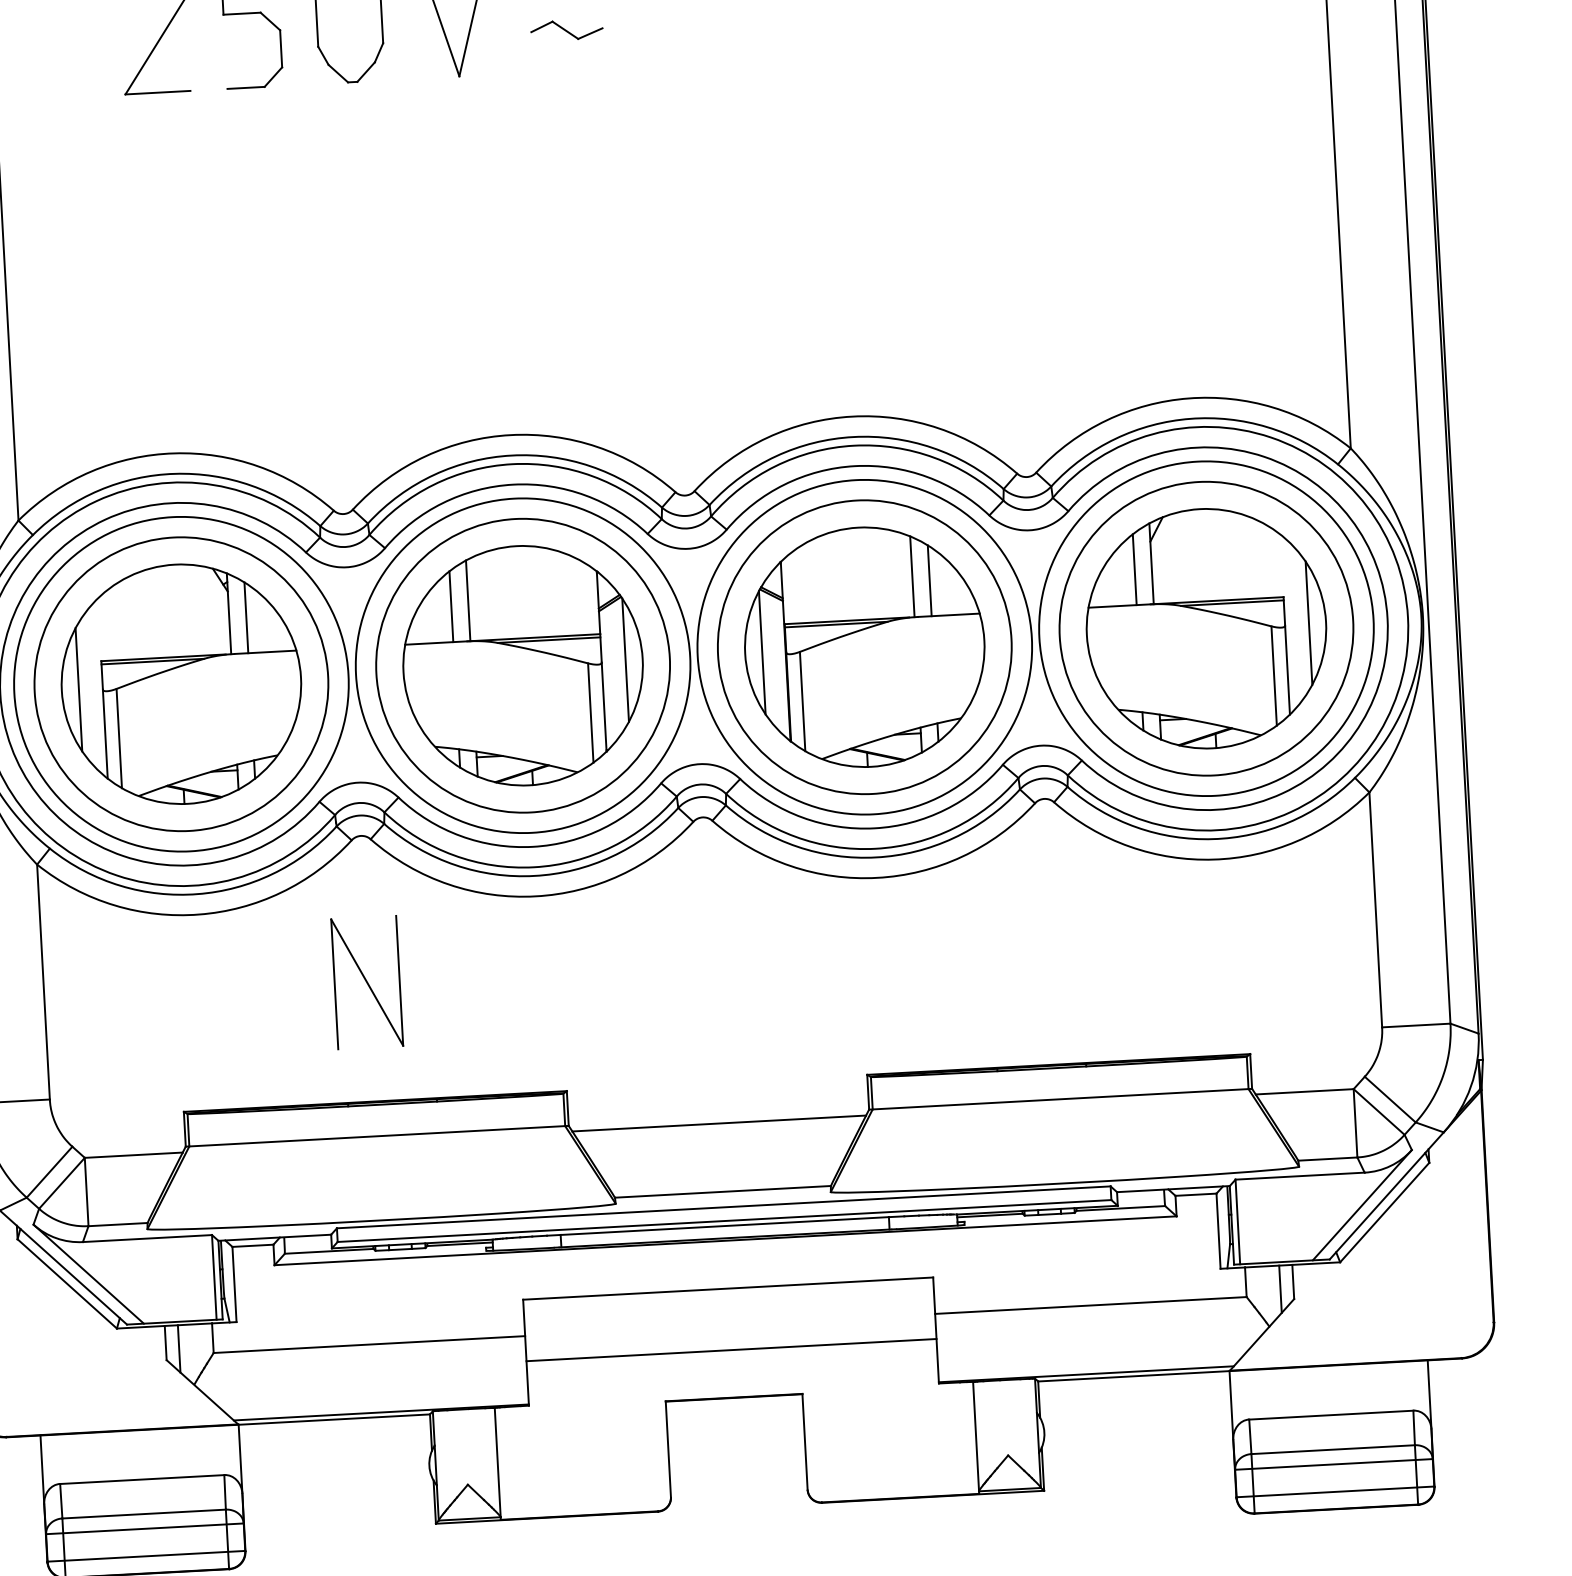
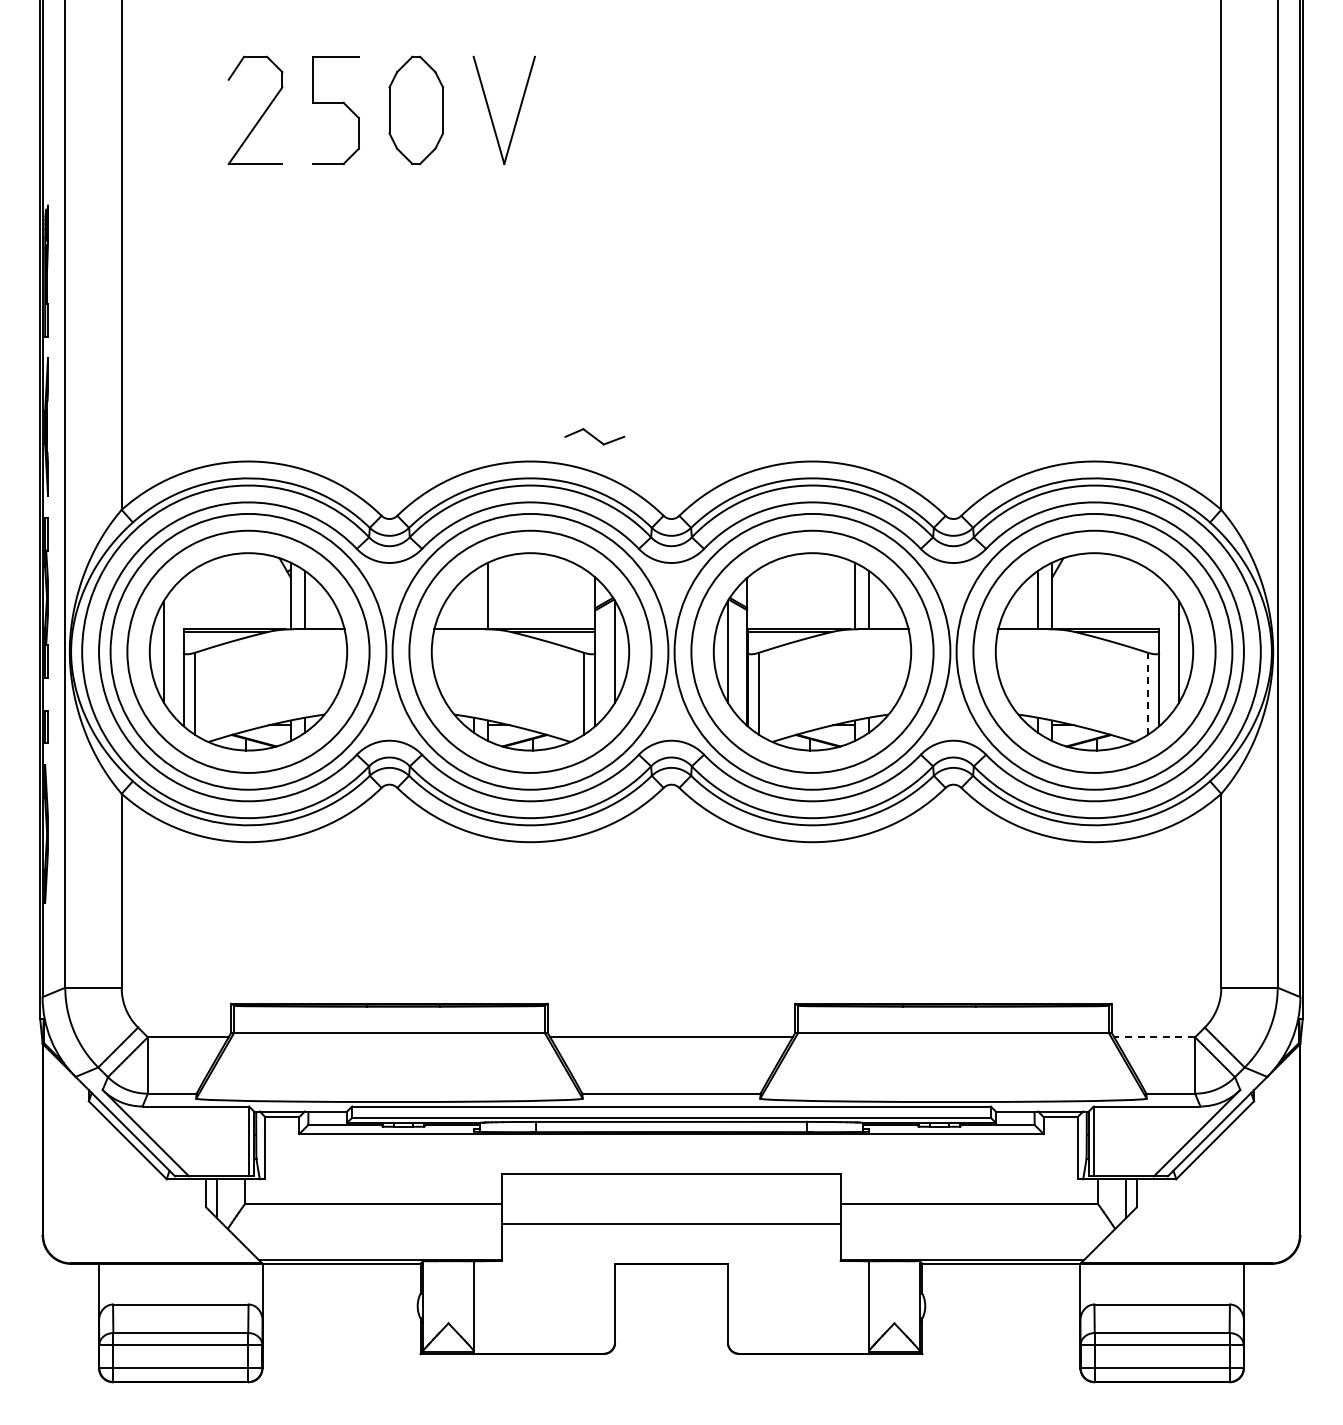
part: (566, 29) -> (594, 436), moved
line: (451, 605) -> (474, 599), removed
line: (1274, 675) -> (1148, 693), solid -> dashed
part: (366, 982) -> (387, 905), removed
line: (1304, 1092) -> (1154, 1037), solid -> dashed

